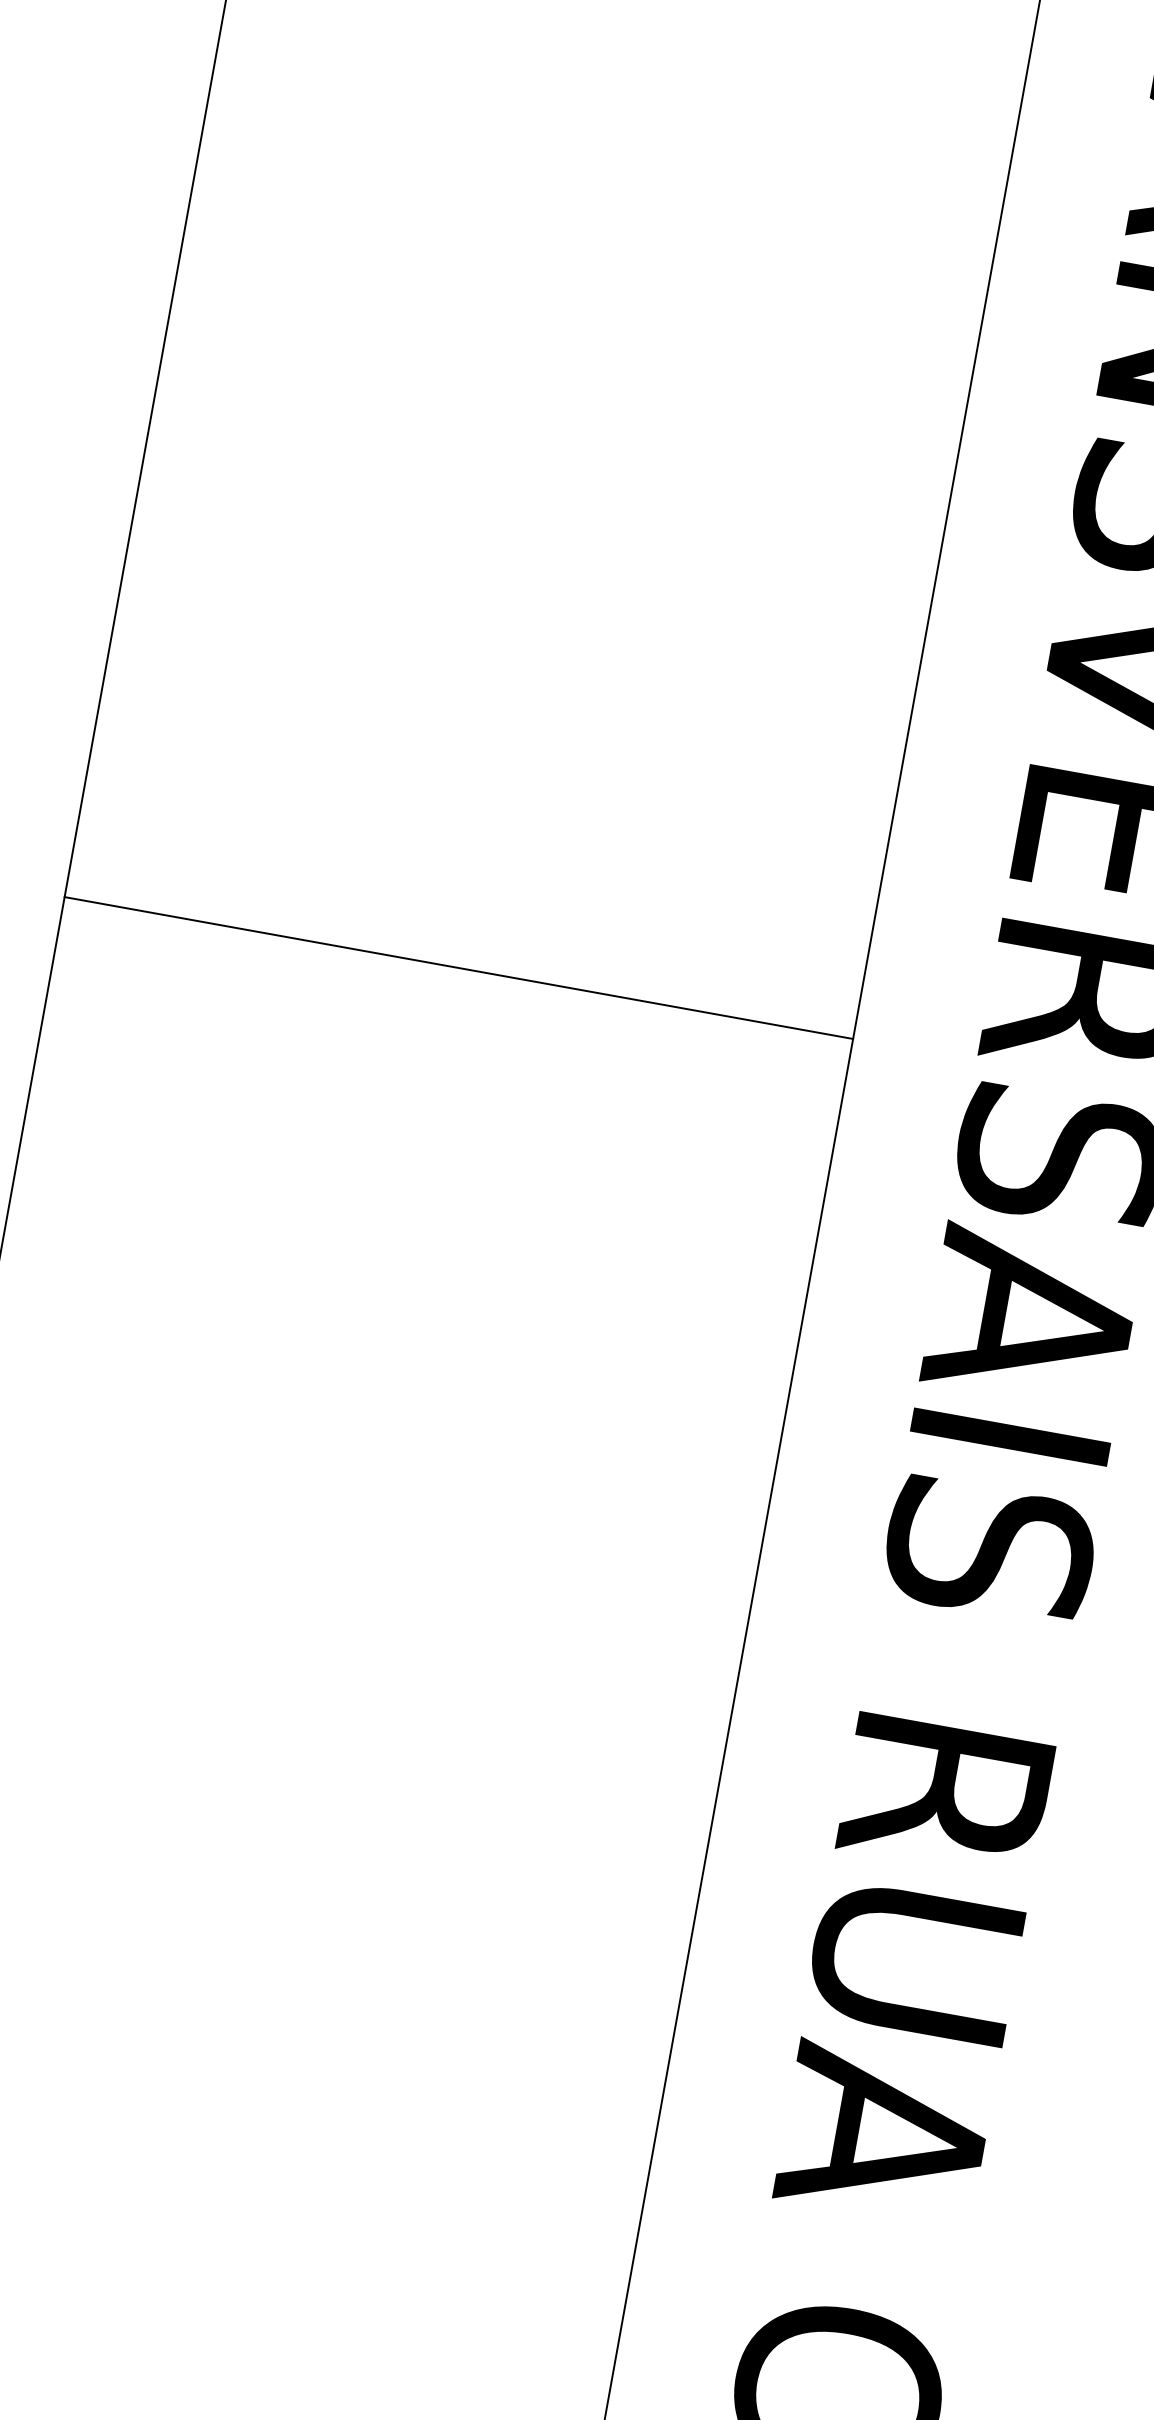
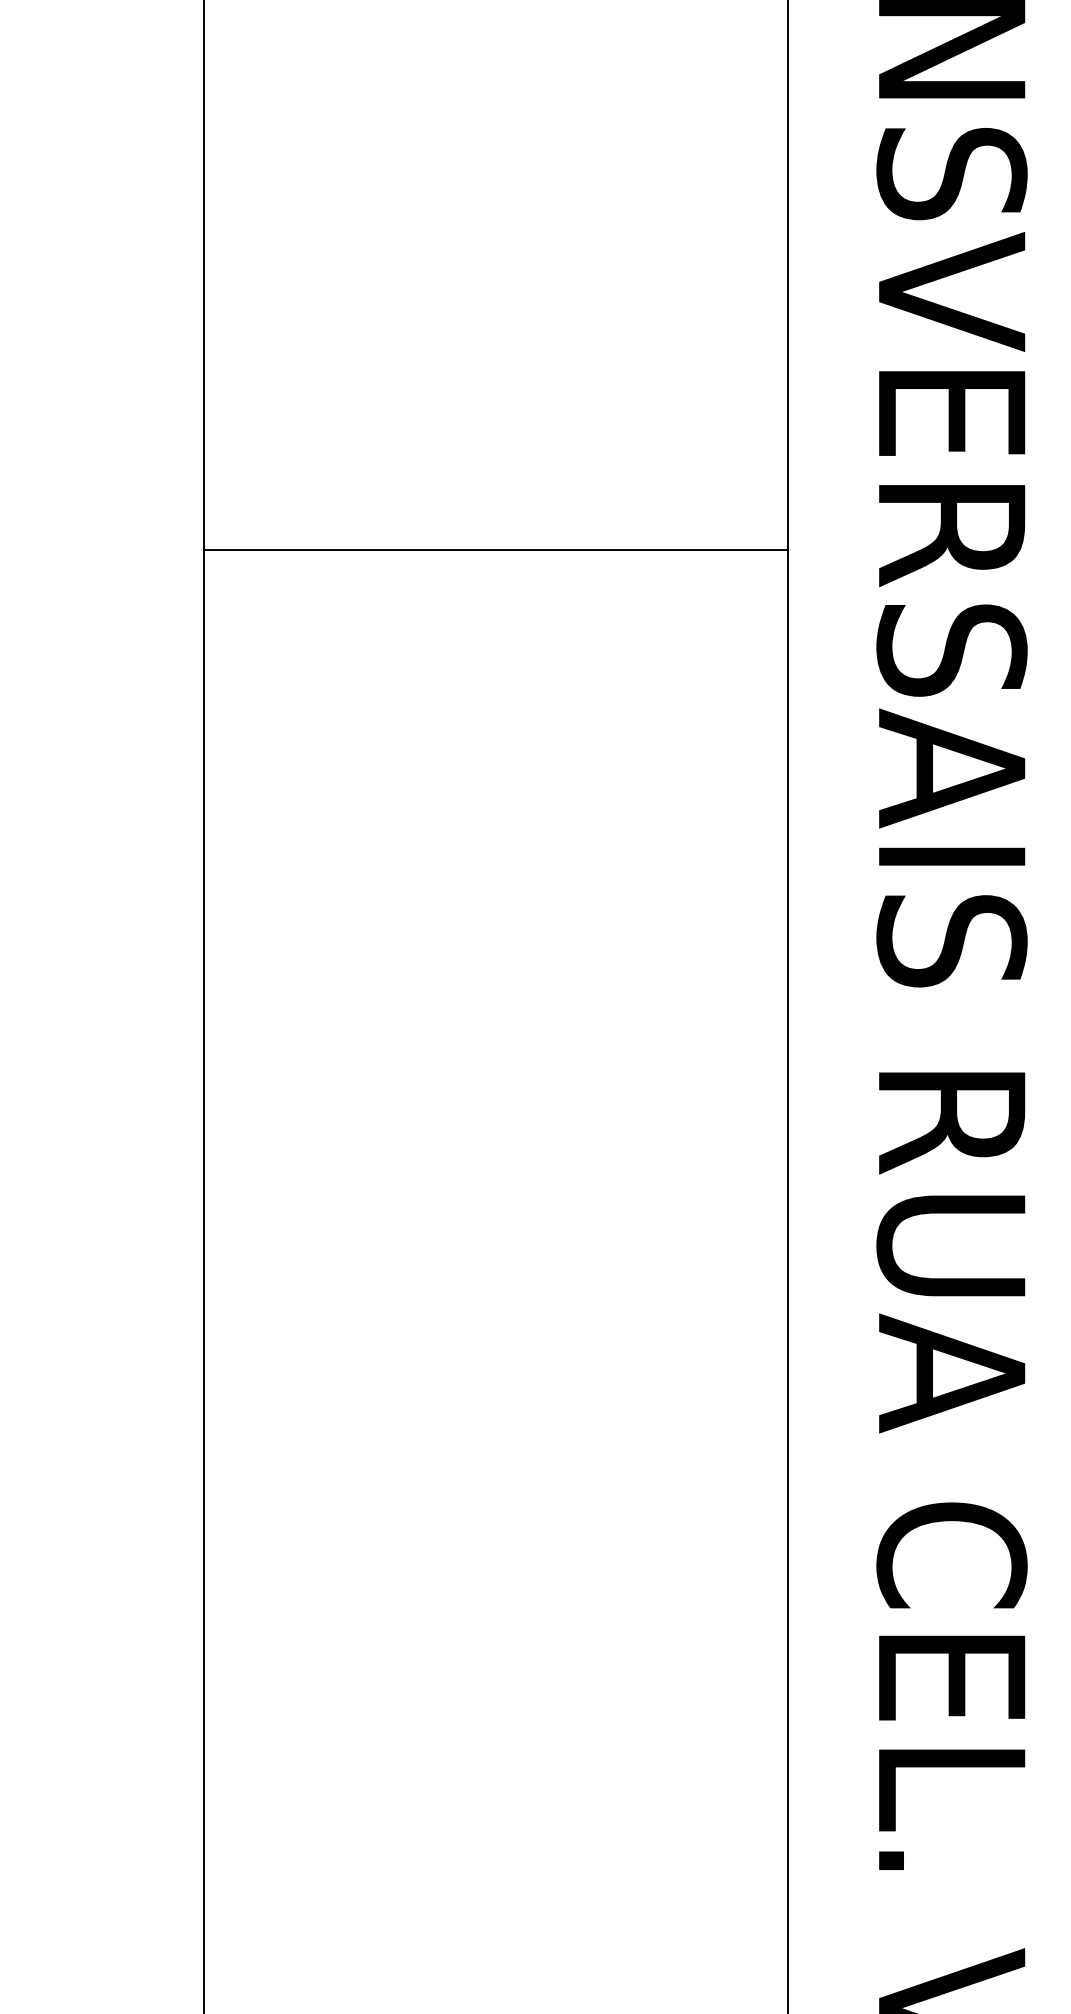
line: (458, 968) -> (495, 550), moved

